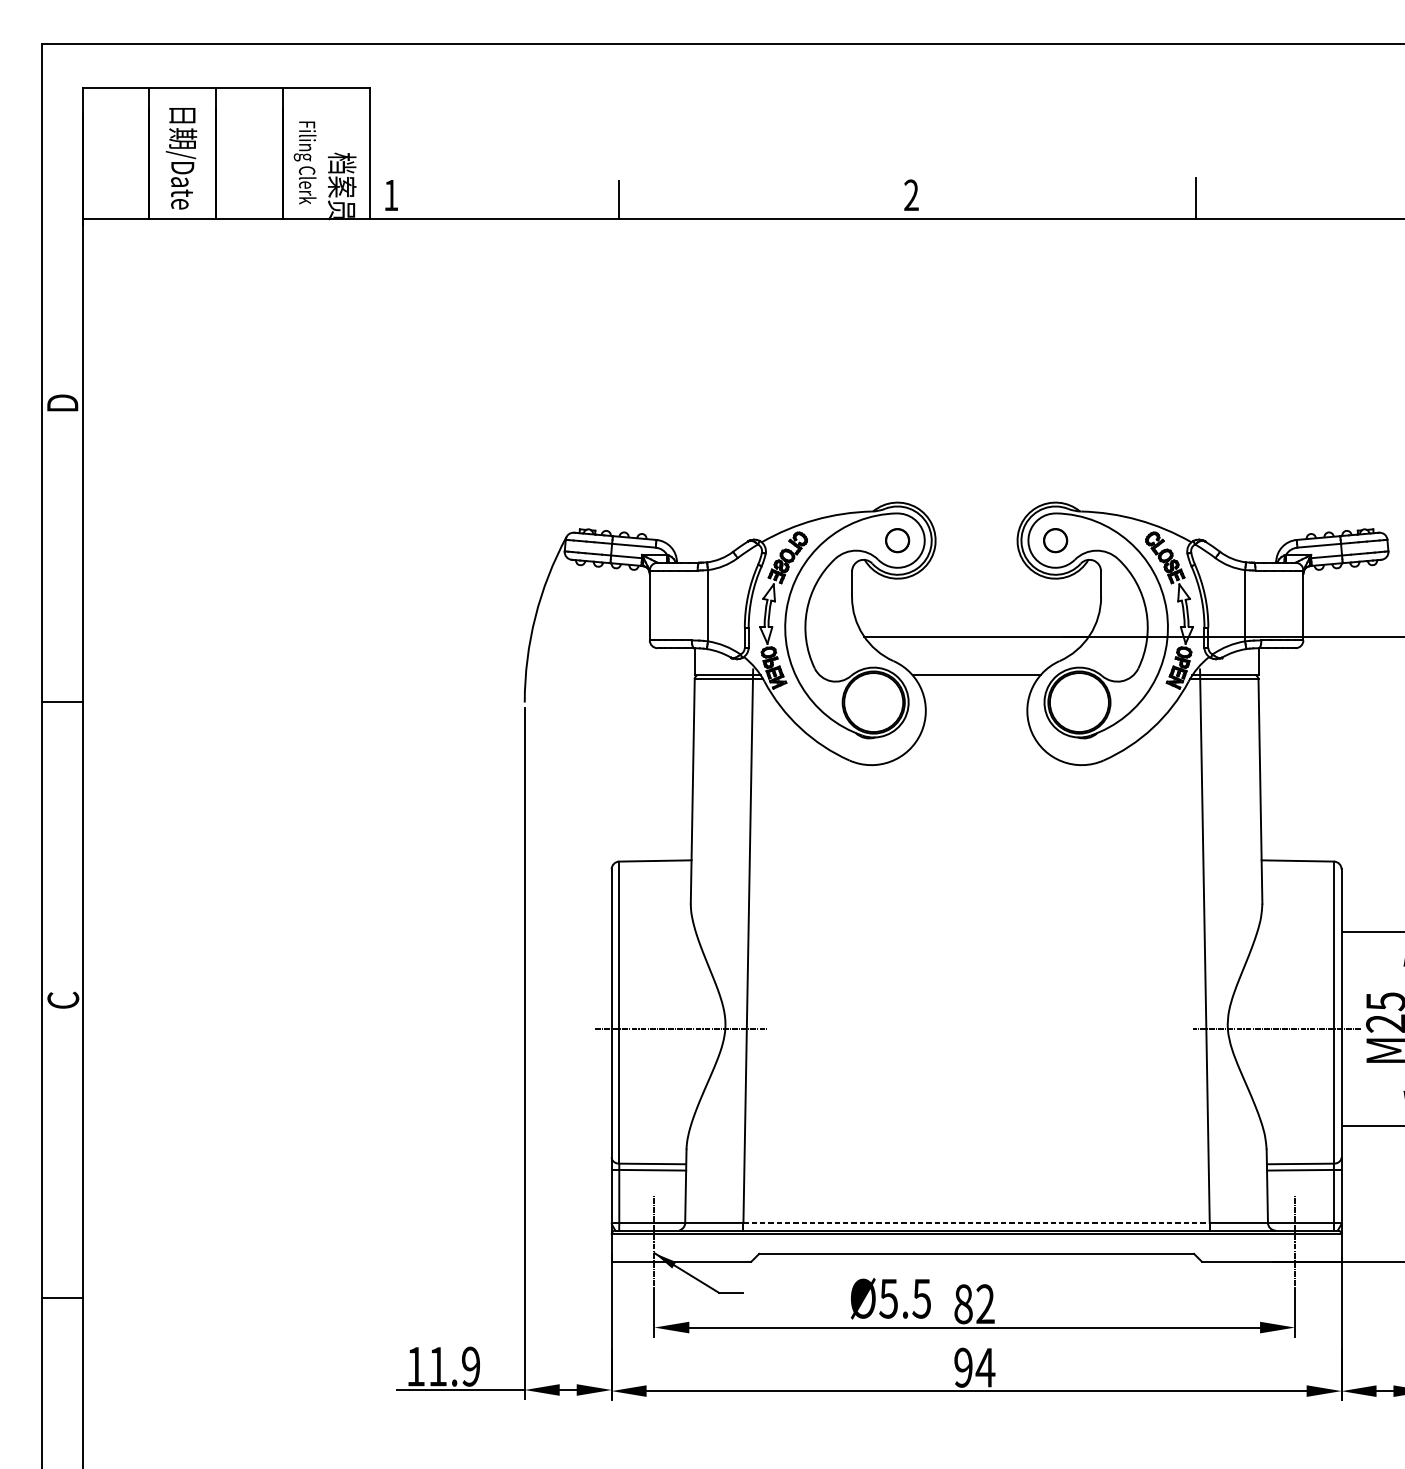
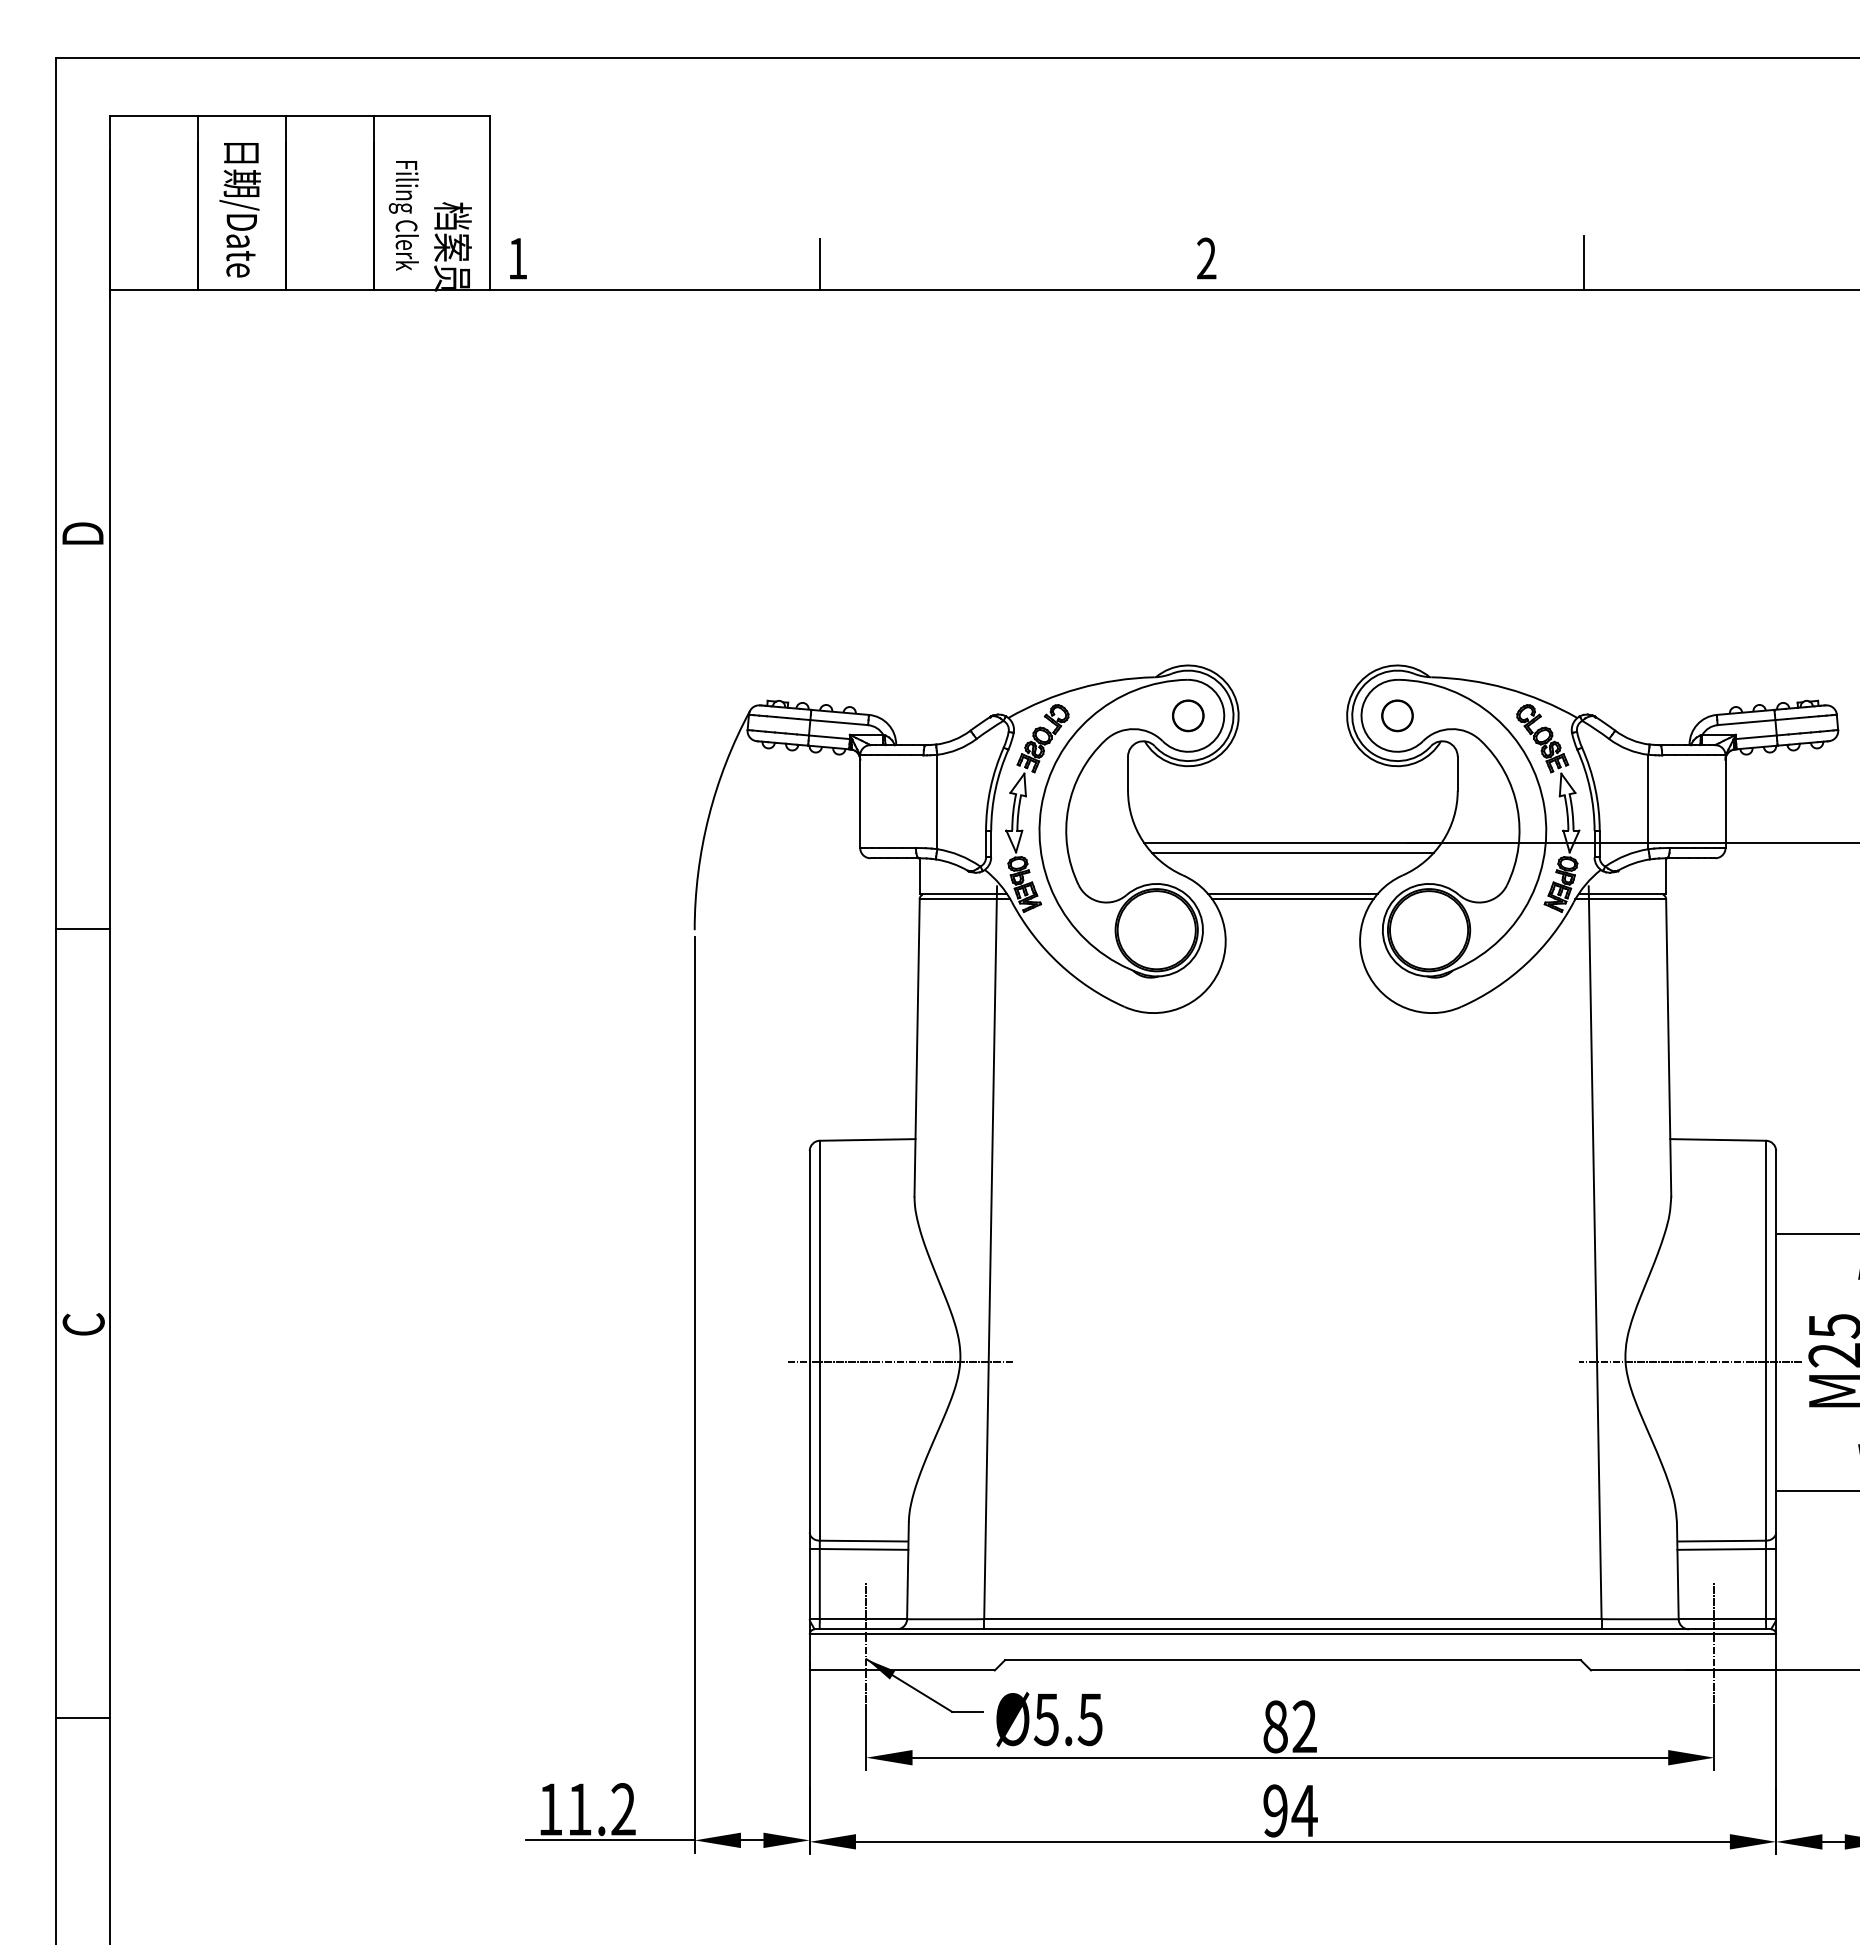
line: (976, 644) -> (1292, 853), added
line: (976, 679) -> (1292, 899), added
line: (976, 1223) -> (1292, 1619), dashed -> solid
text: (890, 1298) -> (1049, 1719), moved
text: (471, 1366) -> (623, 1809), 11.9 -> 11.2

